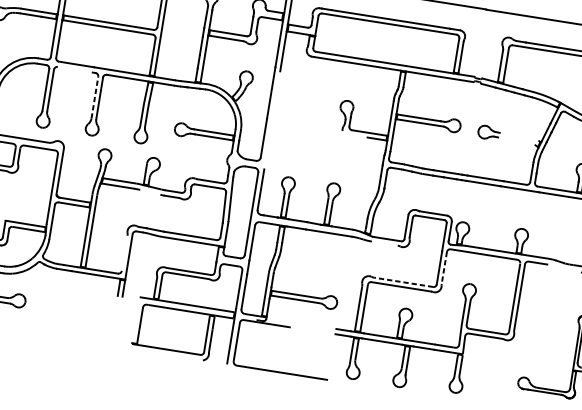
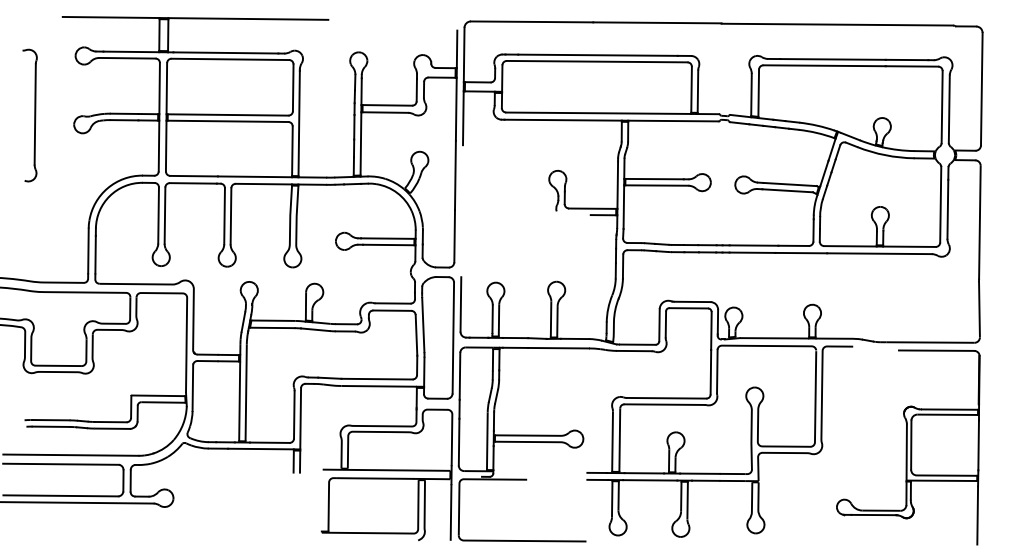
line: (74, 69) -> (192, 183), added
line: (94, 97) -> (224, 215), dashed -> solid
line: (519, 137) -> (790, 184), added
line: (516, 141) -> (787, 190), added
line: (149, 191) -> (314, 329), added
line: (384, 243) -> (633, 350), added
line: (124, 253) -> (294, 414), added
line: (444, 268) -> (717, 371), dashed -> solid
line: (403, 282) -> (666, 398), dashed -> solid

